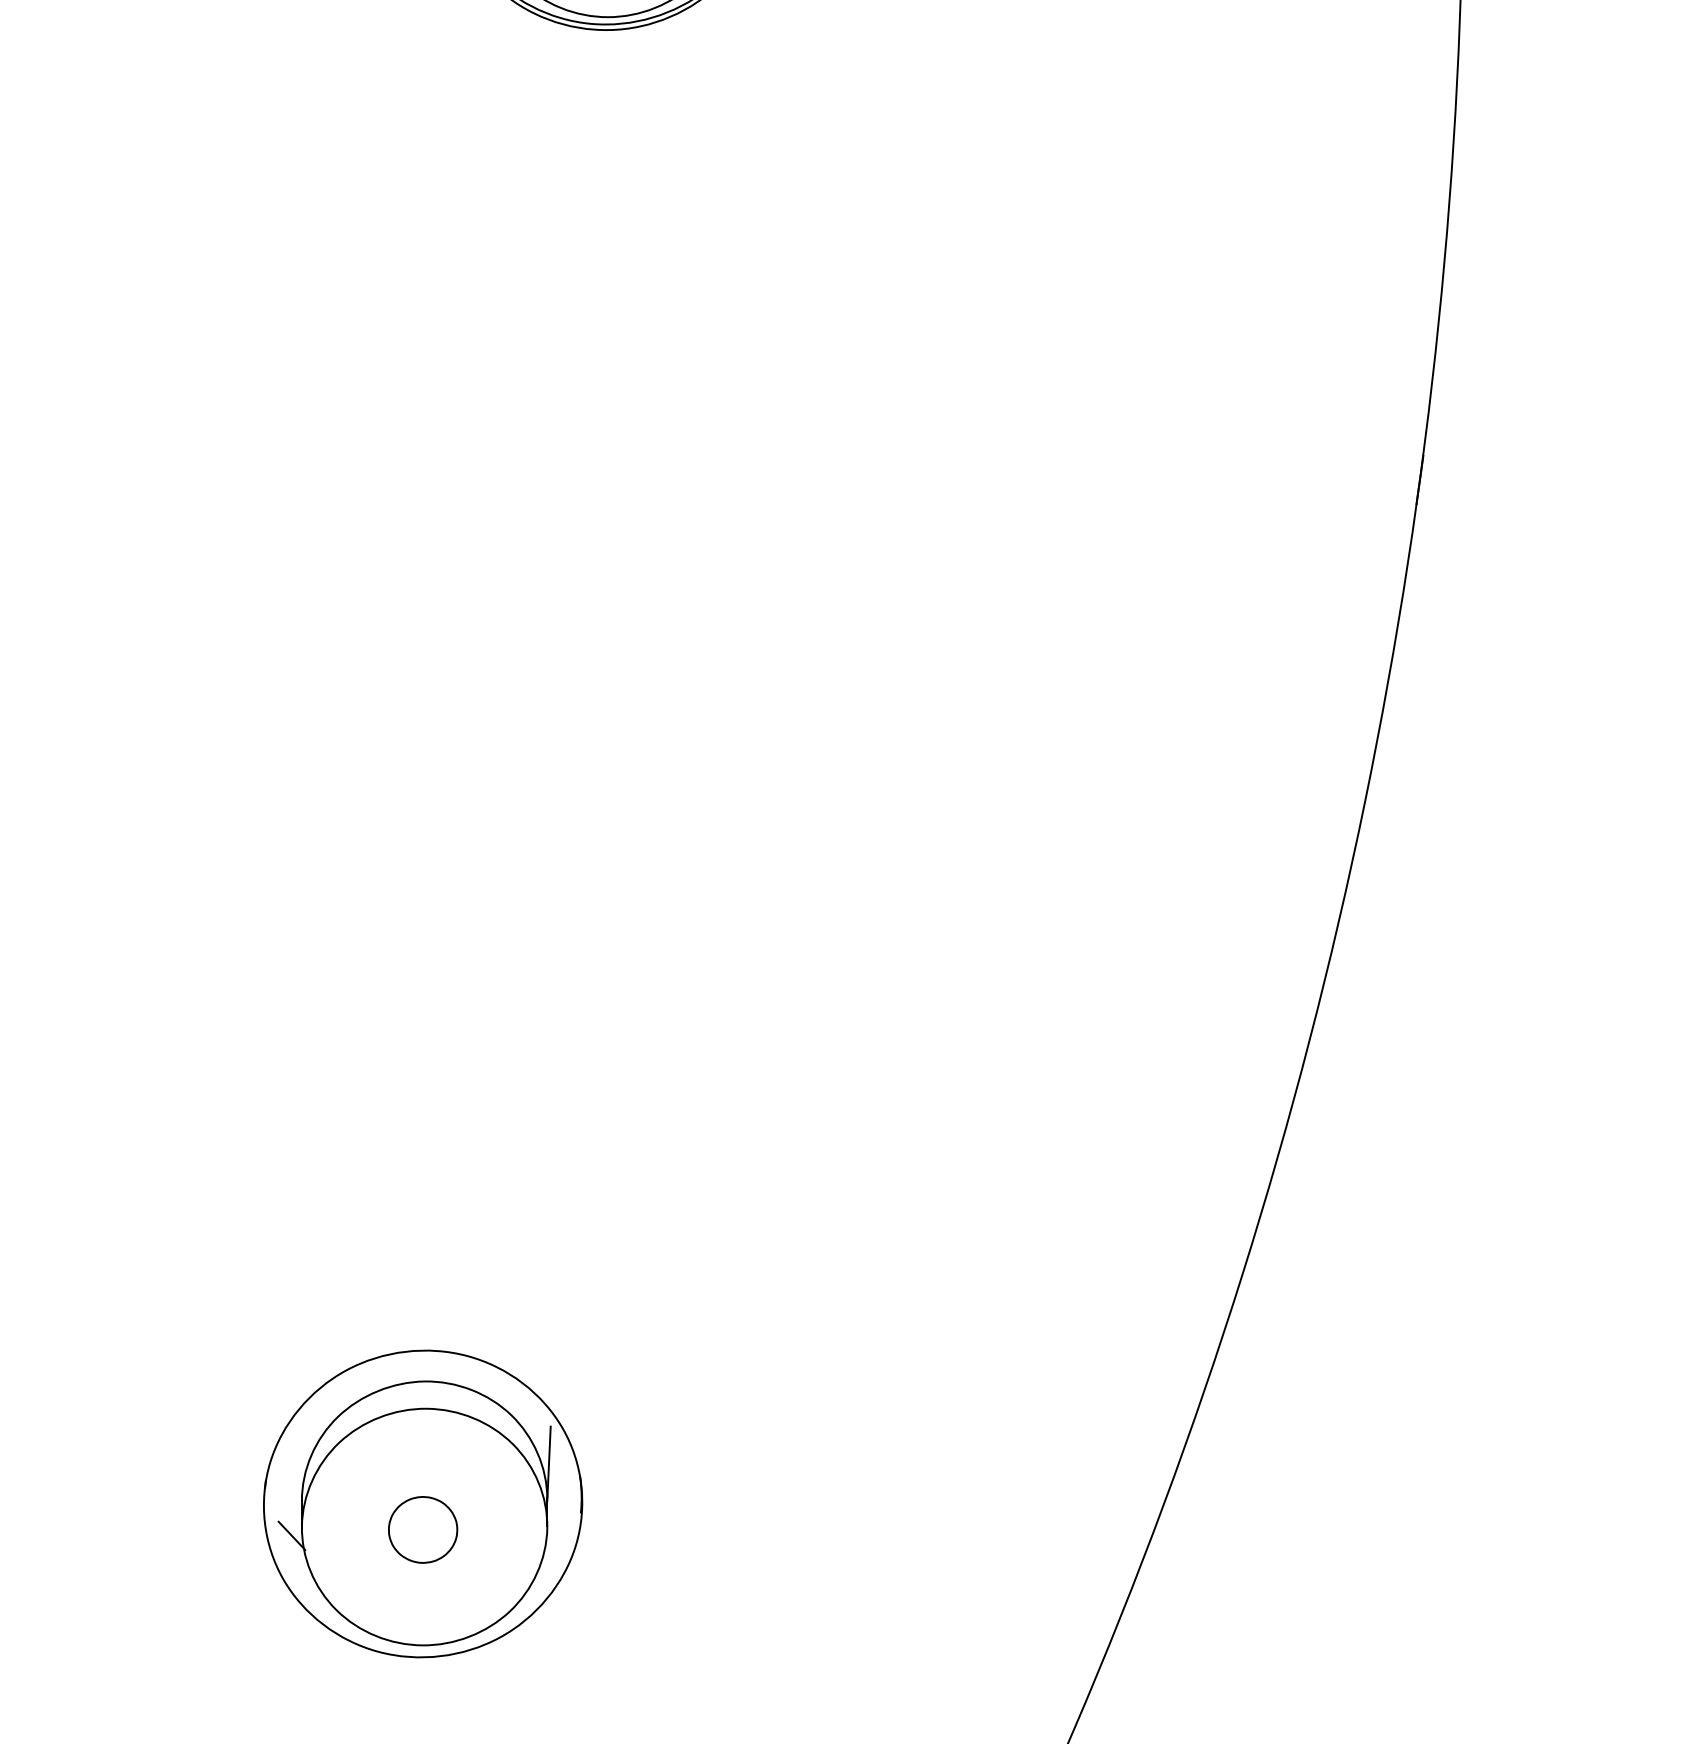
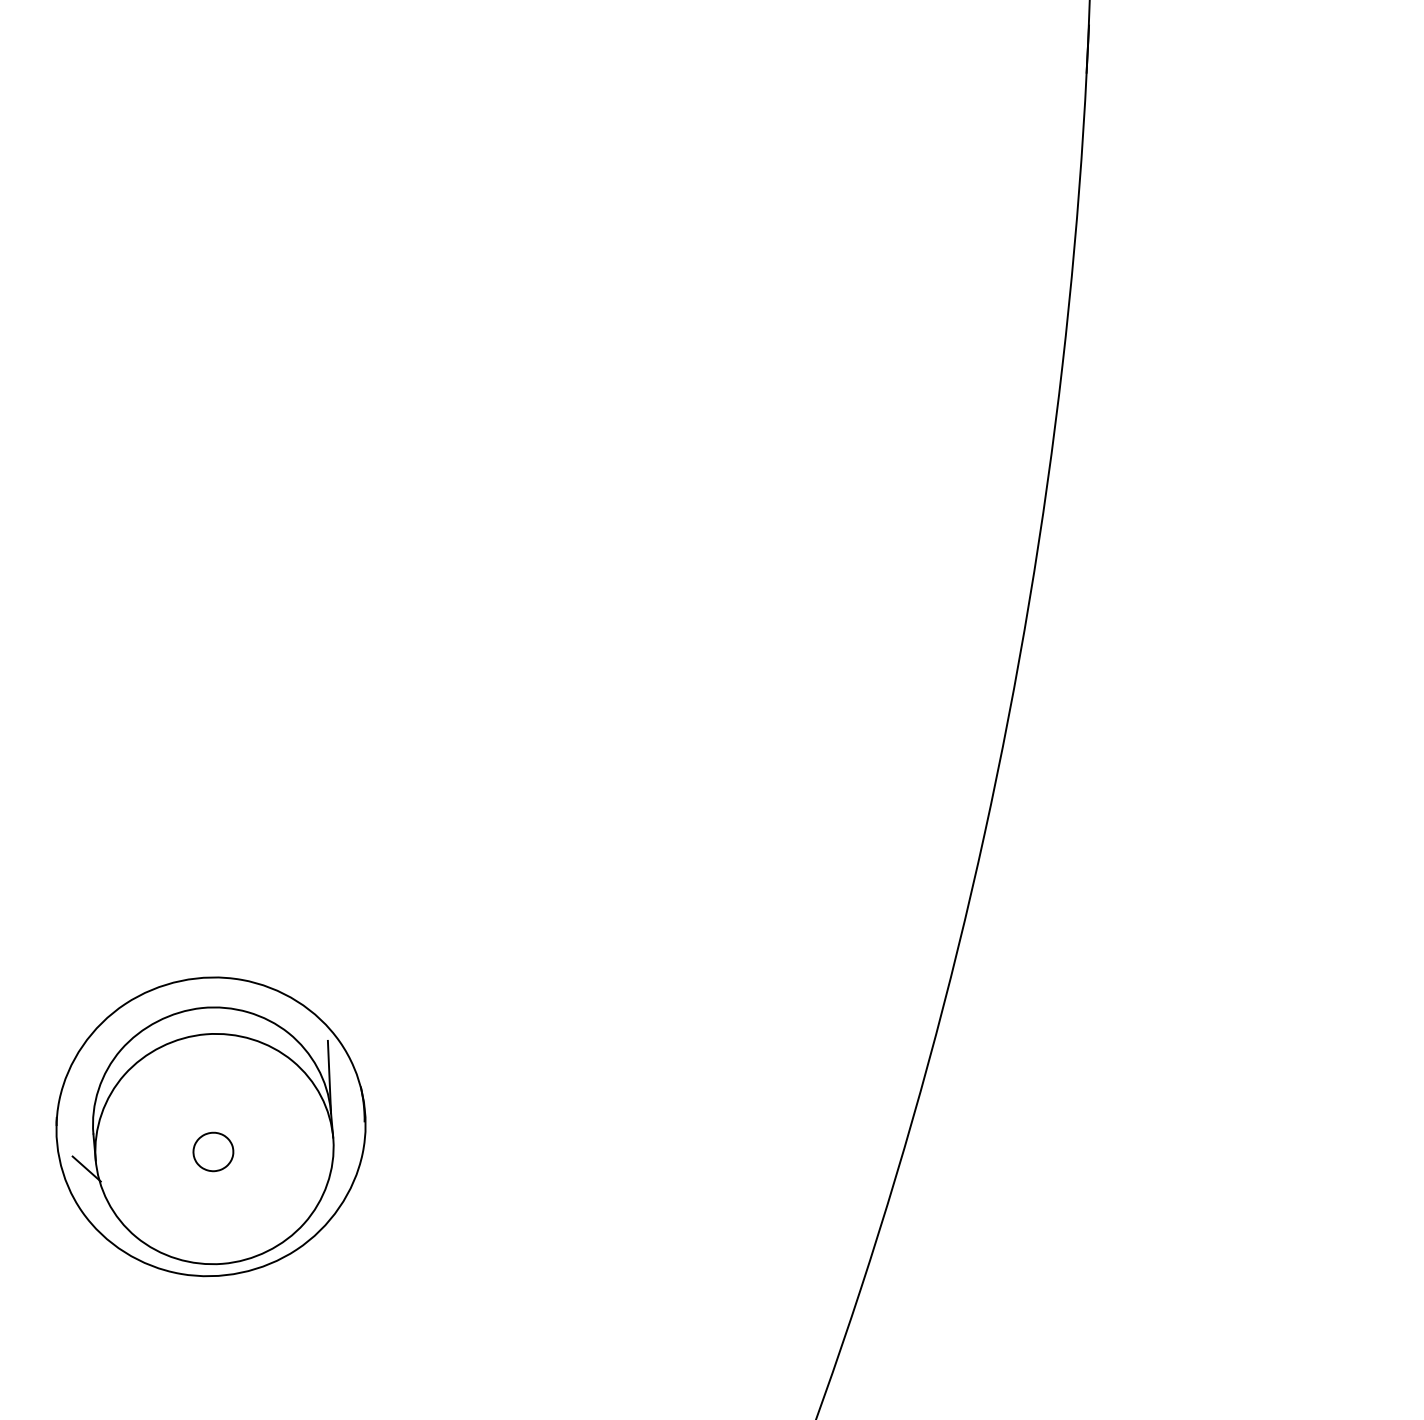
part: (423, 1529) -> (213, 1151), size x0.6

